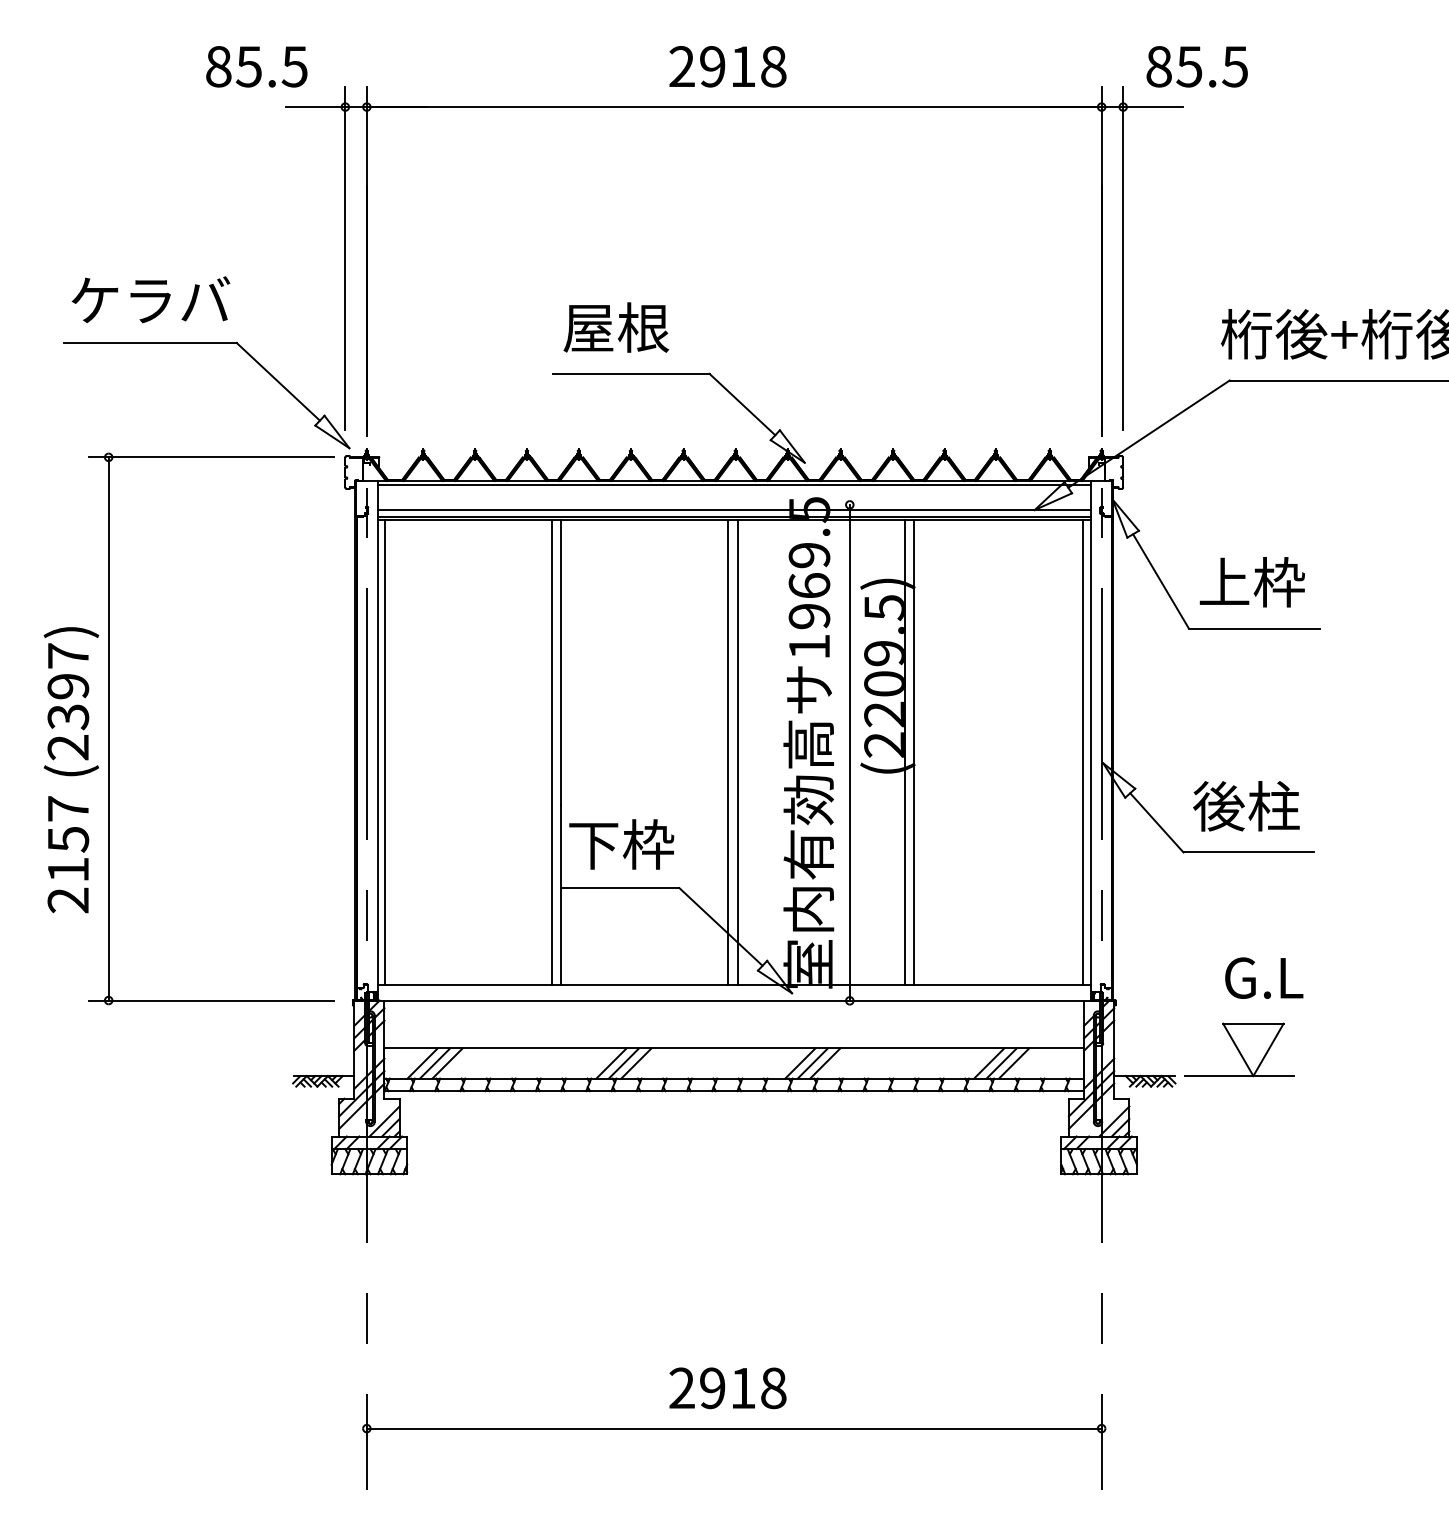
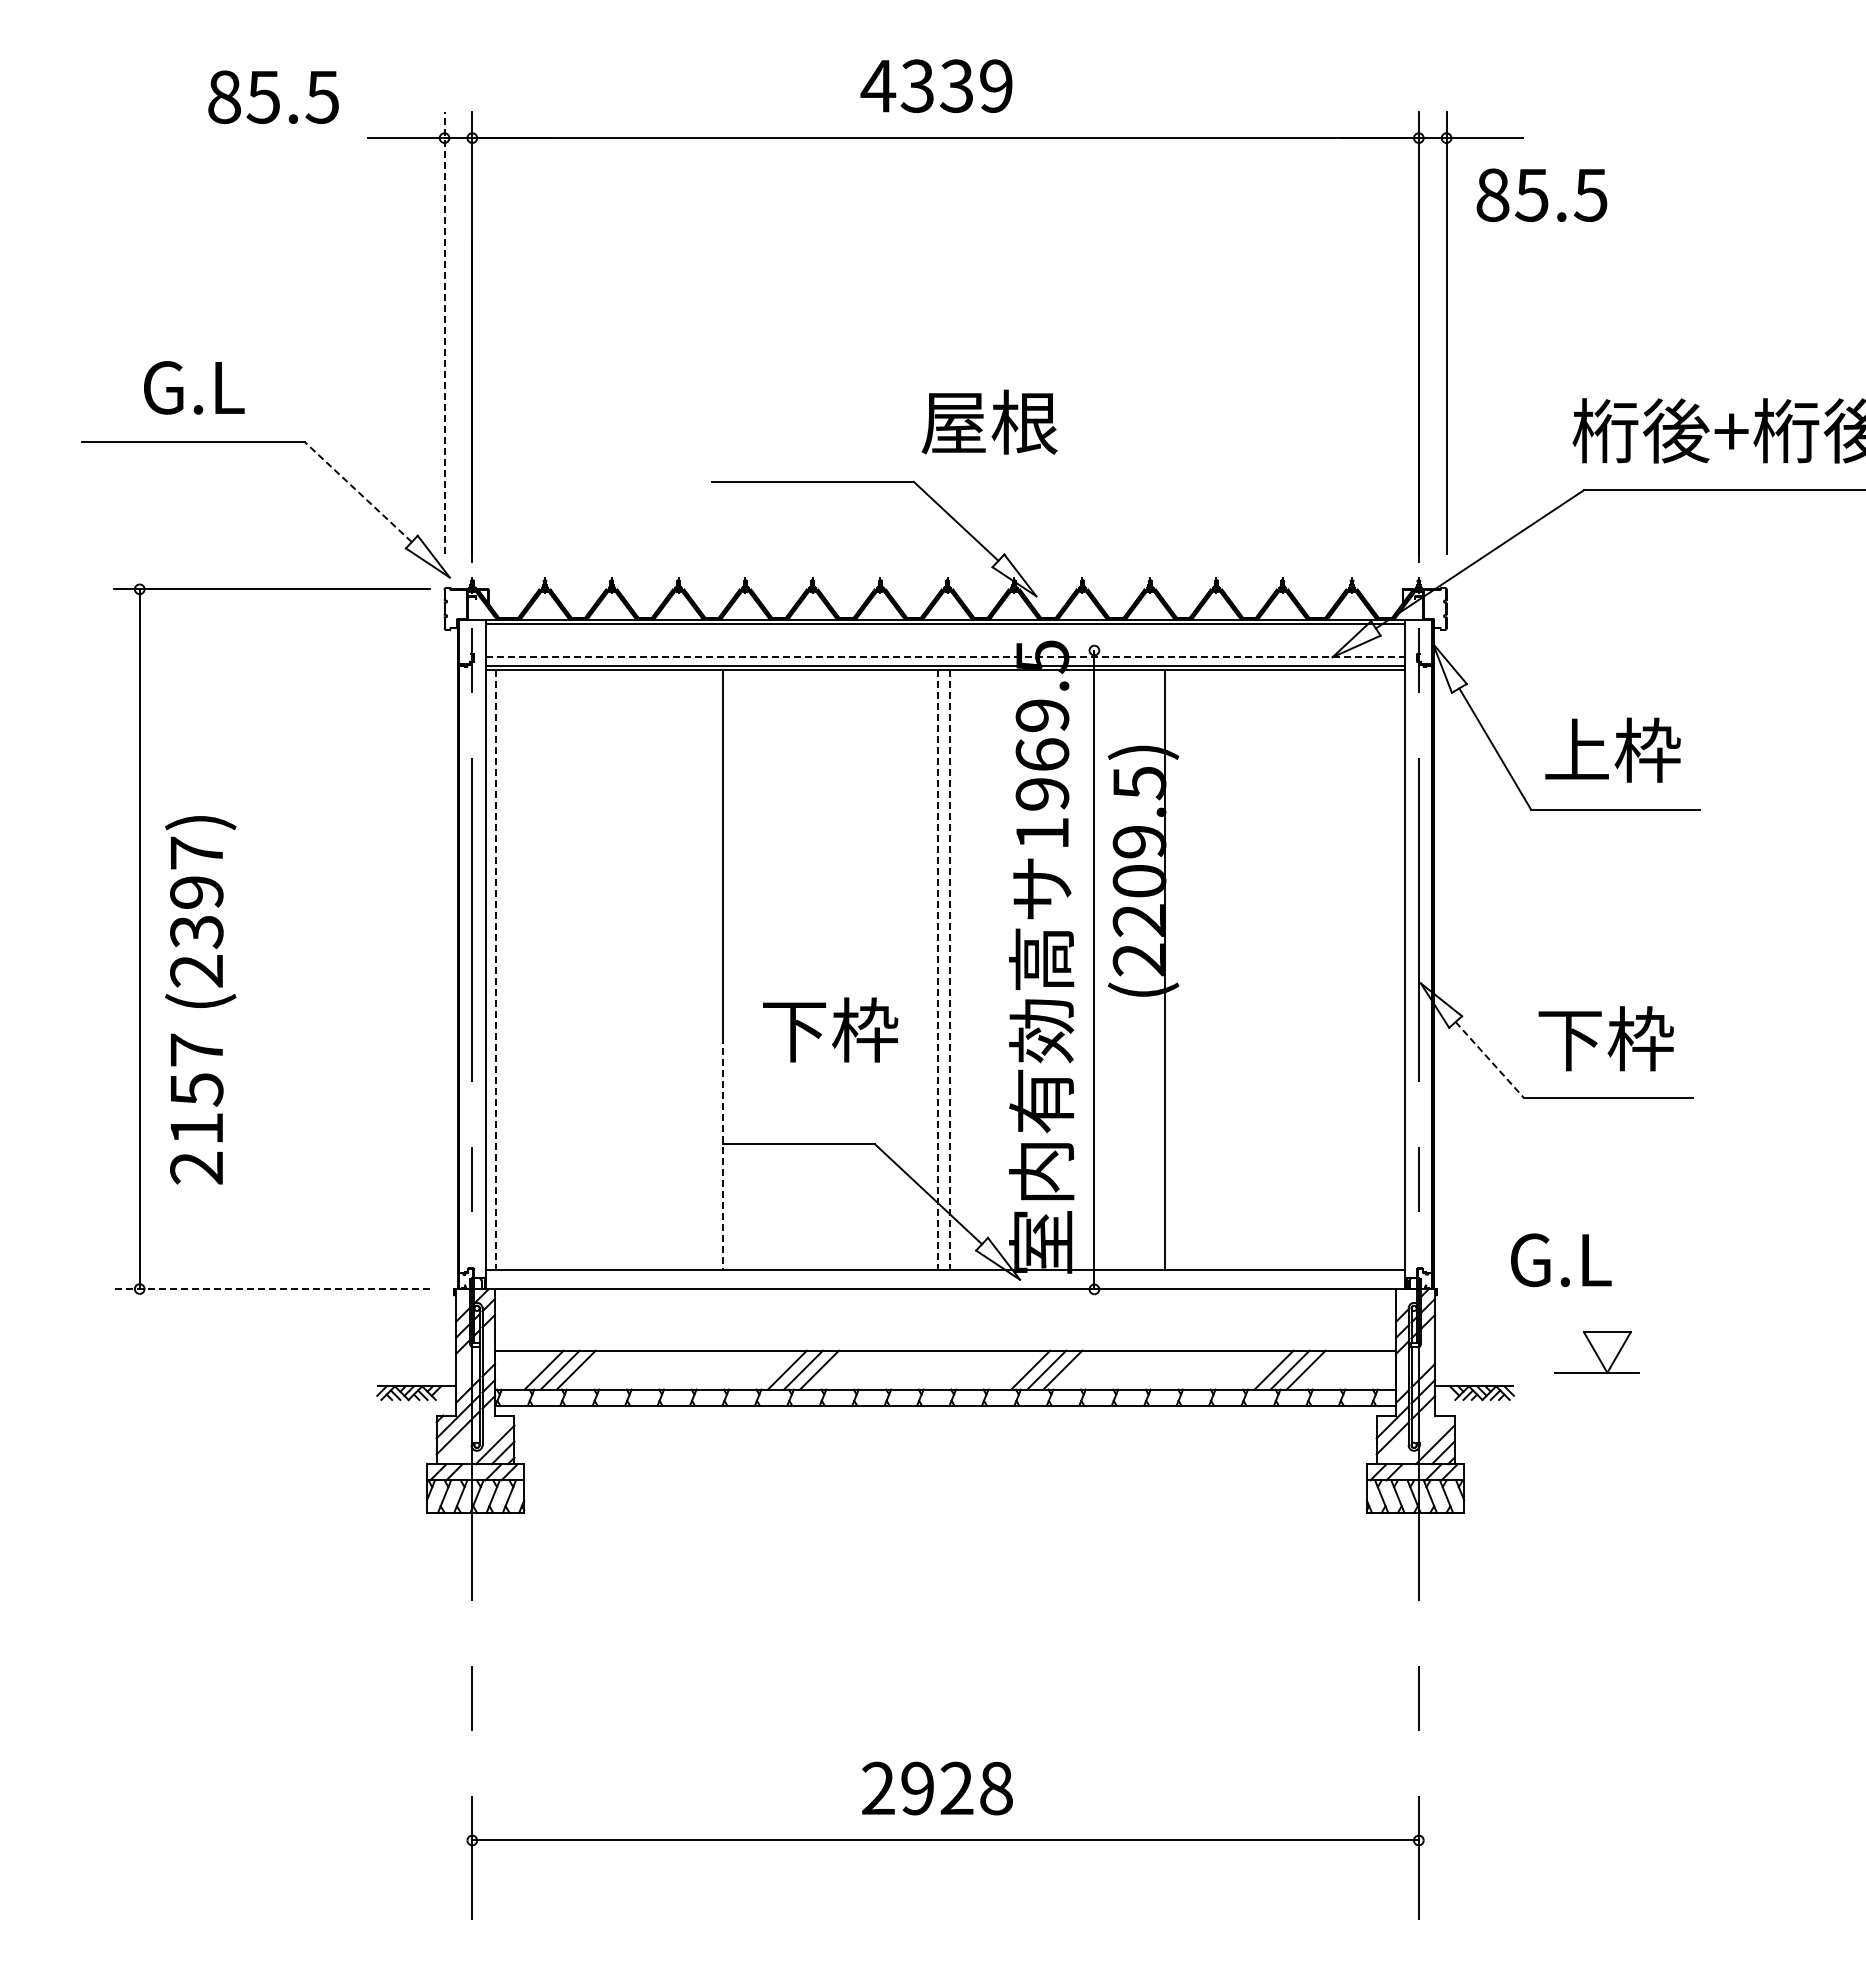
text: (256, 66) -> (273, 96), moved
text: (727, 66) -> (936, 85), 2918 -> 4339
text: (1196, 66) -> (1541, 194), moved
line: (345, 257) -> (444, 332), solid -> dashed
text: (151, 299) -> (194, 386), ケラバ -> G.L
text: (616, 327) -> (989, 421), moved
line: (277, 381) -> (357, 491), solid -> dashed
line: (734, 509) -> (946, 656), solid -> dashed
line: (551, 752) -> (710, 969), removed
line: (914, 752) -> (1177, 969), removed
line: (1083, 752) -> (1395, 969), removed
line: (384, 753) -> (495, 970), solid -> dashed
line: (727, 753) -> (937, 970), solid -> dashed
line: (737, 753) -> (949, 970), solid -> dashed
text: (71, 770) -> (200, 1000), moved
text: (1245, 806) -> (1604, 1038), 後柱 -> 下枠
line: (1157, 823) -> (1490, 1060), solid -> dashed
text: (621, 844) -> (830, 1029), moved
line: (561, 895) -> (722, 1153), solid -> dashed
text: (1264, 978) -> (1561, 1260), moved
line: (210, 1000) -> (271, 1289), solid -> dashed
part: (1239, 1049) -> (1596, 1352), size x0.6
text: (742, 1387) -> (956, 1787), 2918 -> 2928

